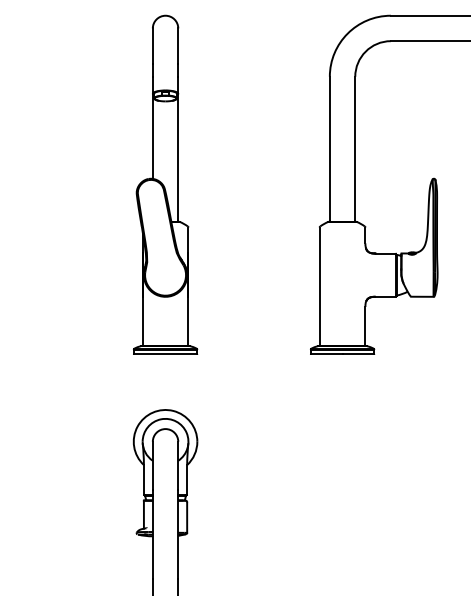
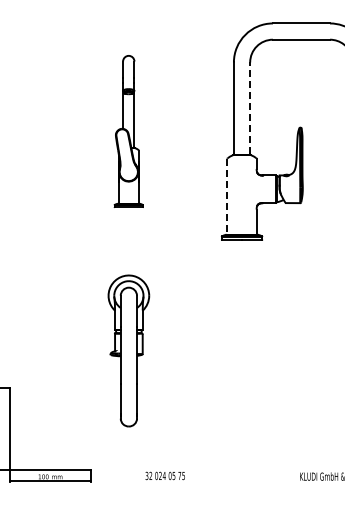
line: (355, 148) -> (250, 108), solid -> dashed
part: (164, 184) -> (128, 131), size x0.7
line: (319, 286) -> (227, 196), solid -> dashed

